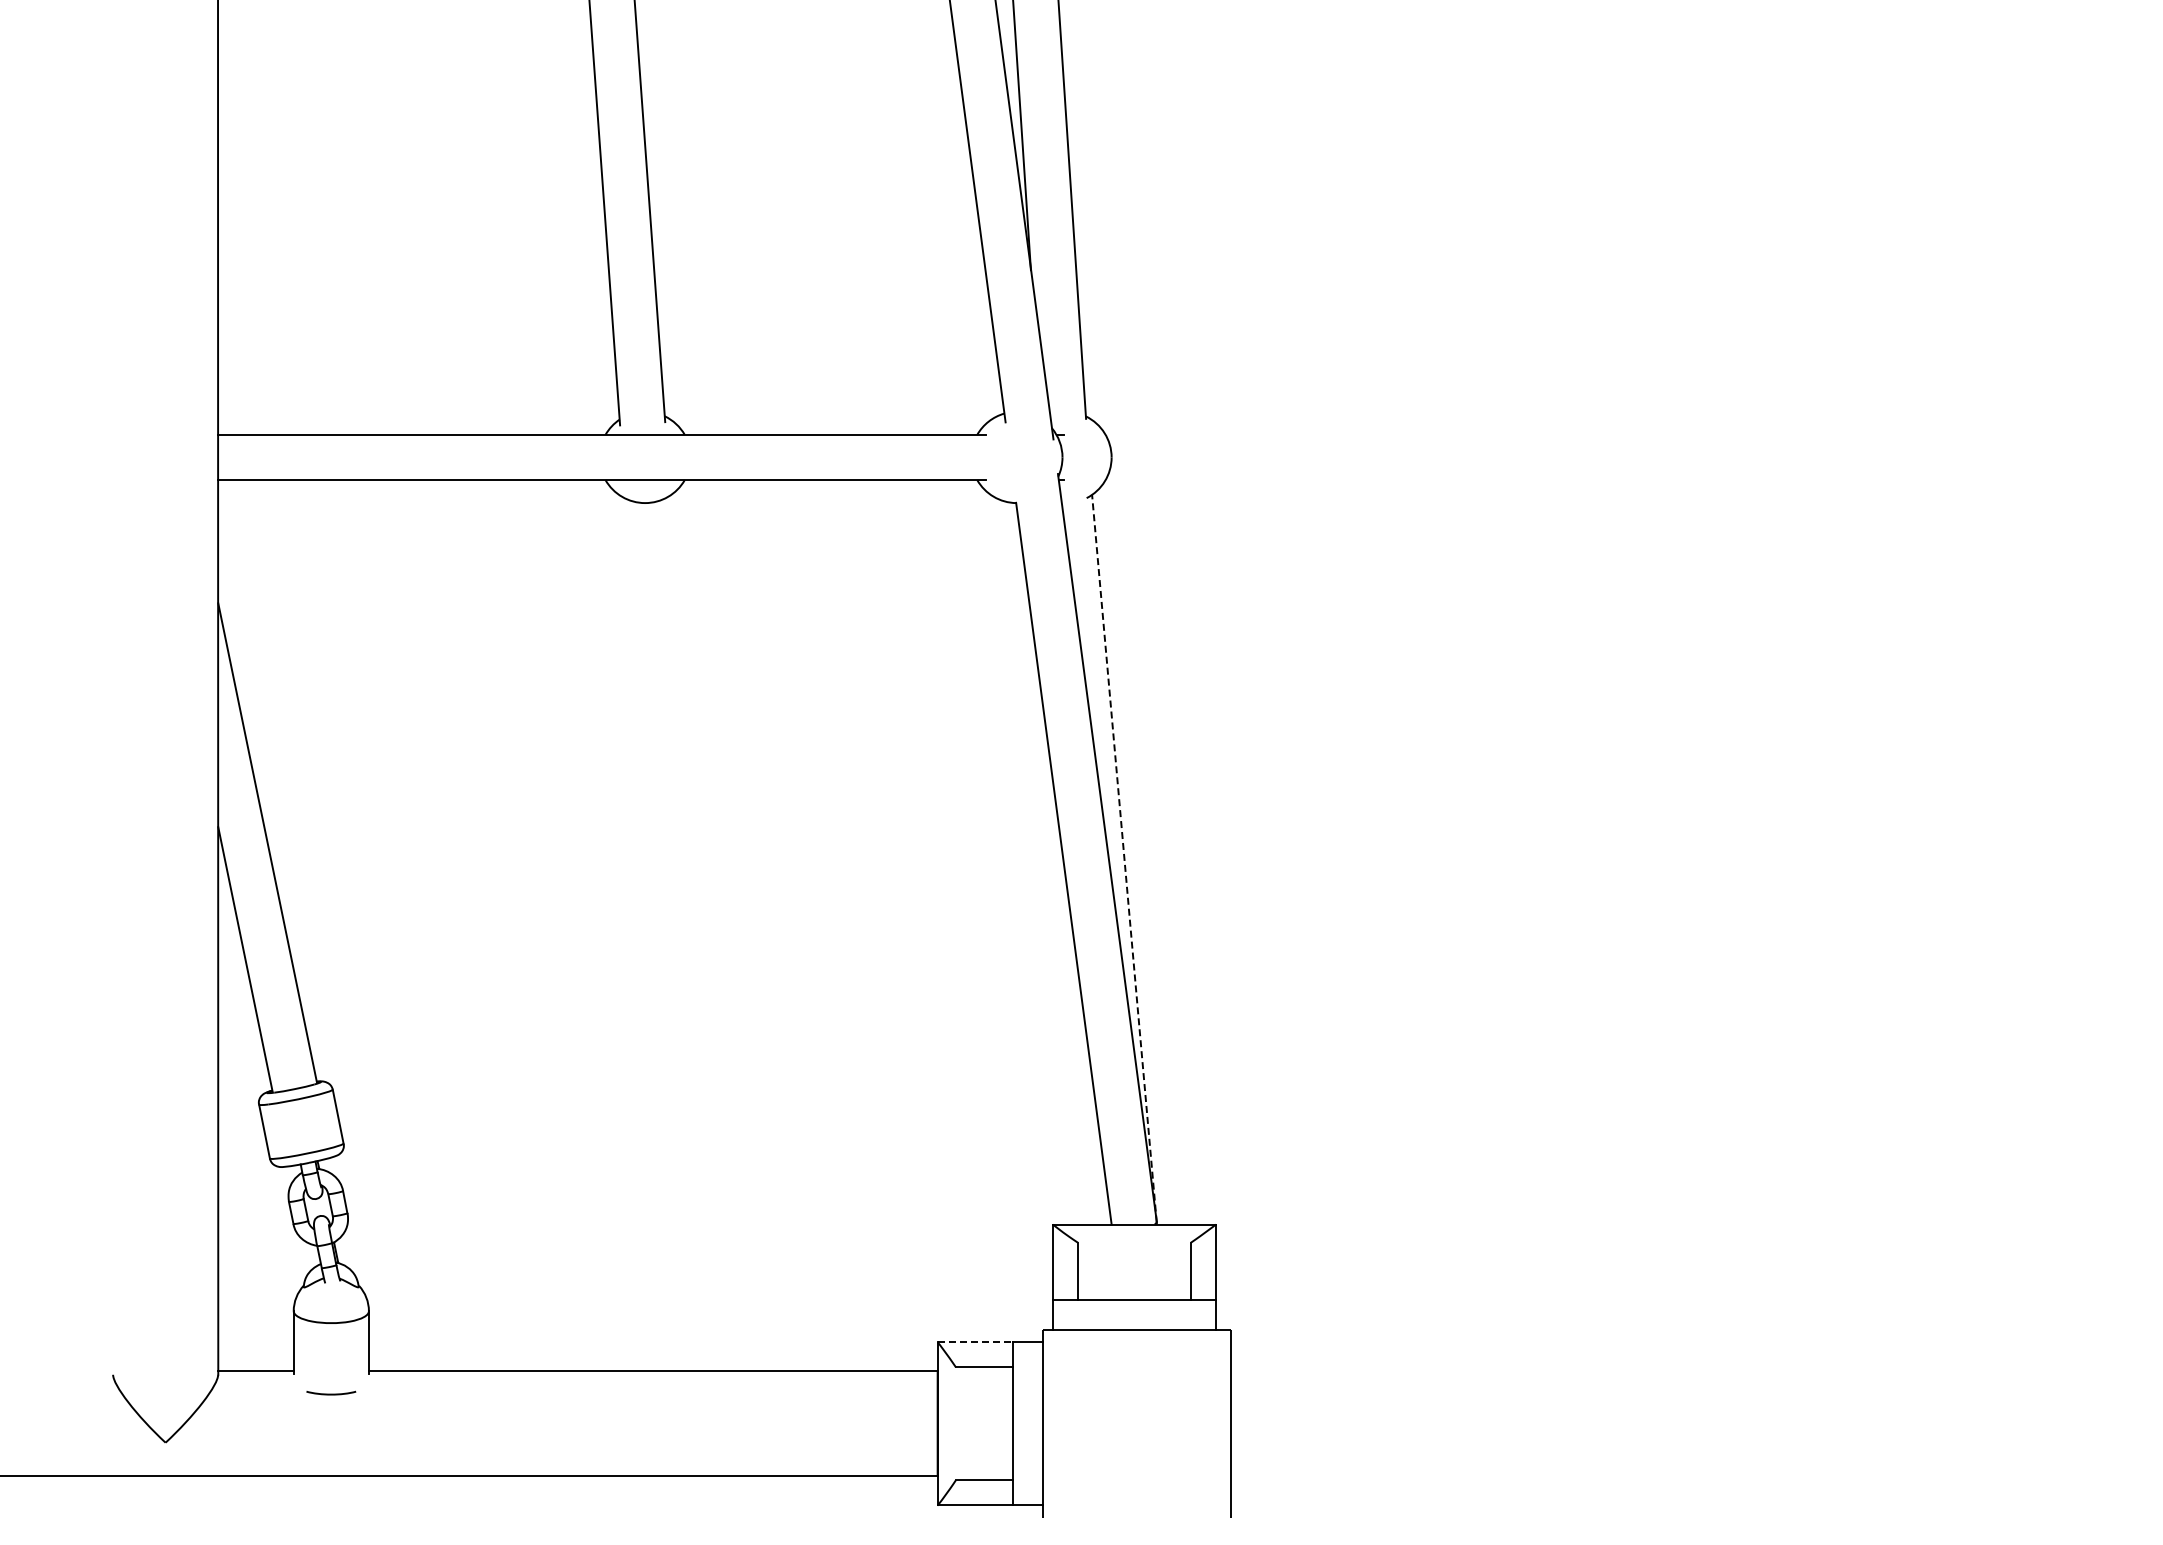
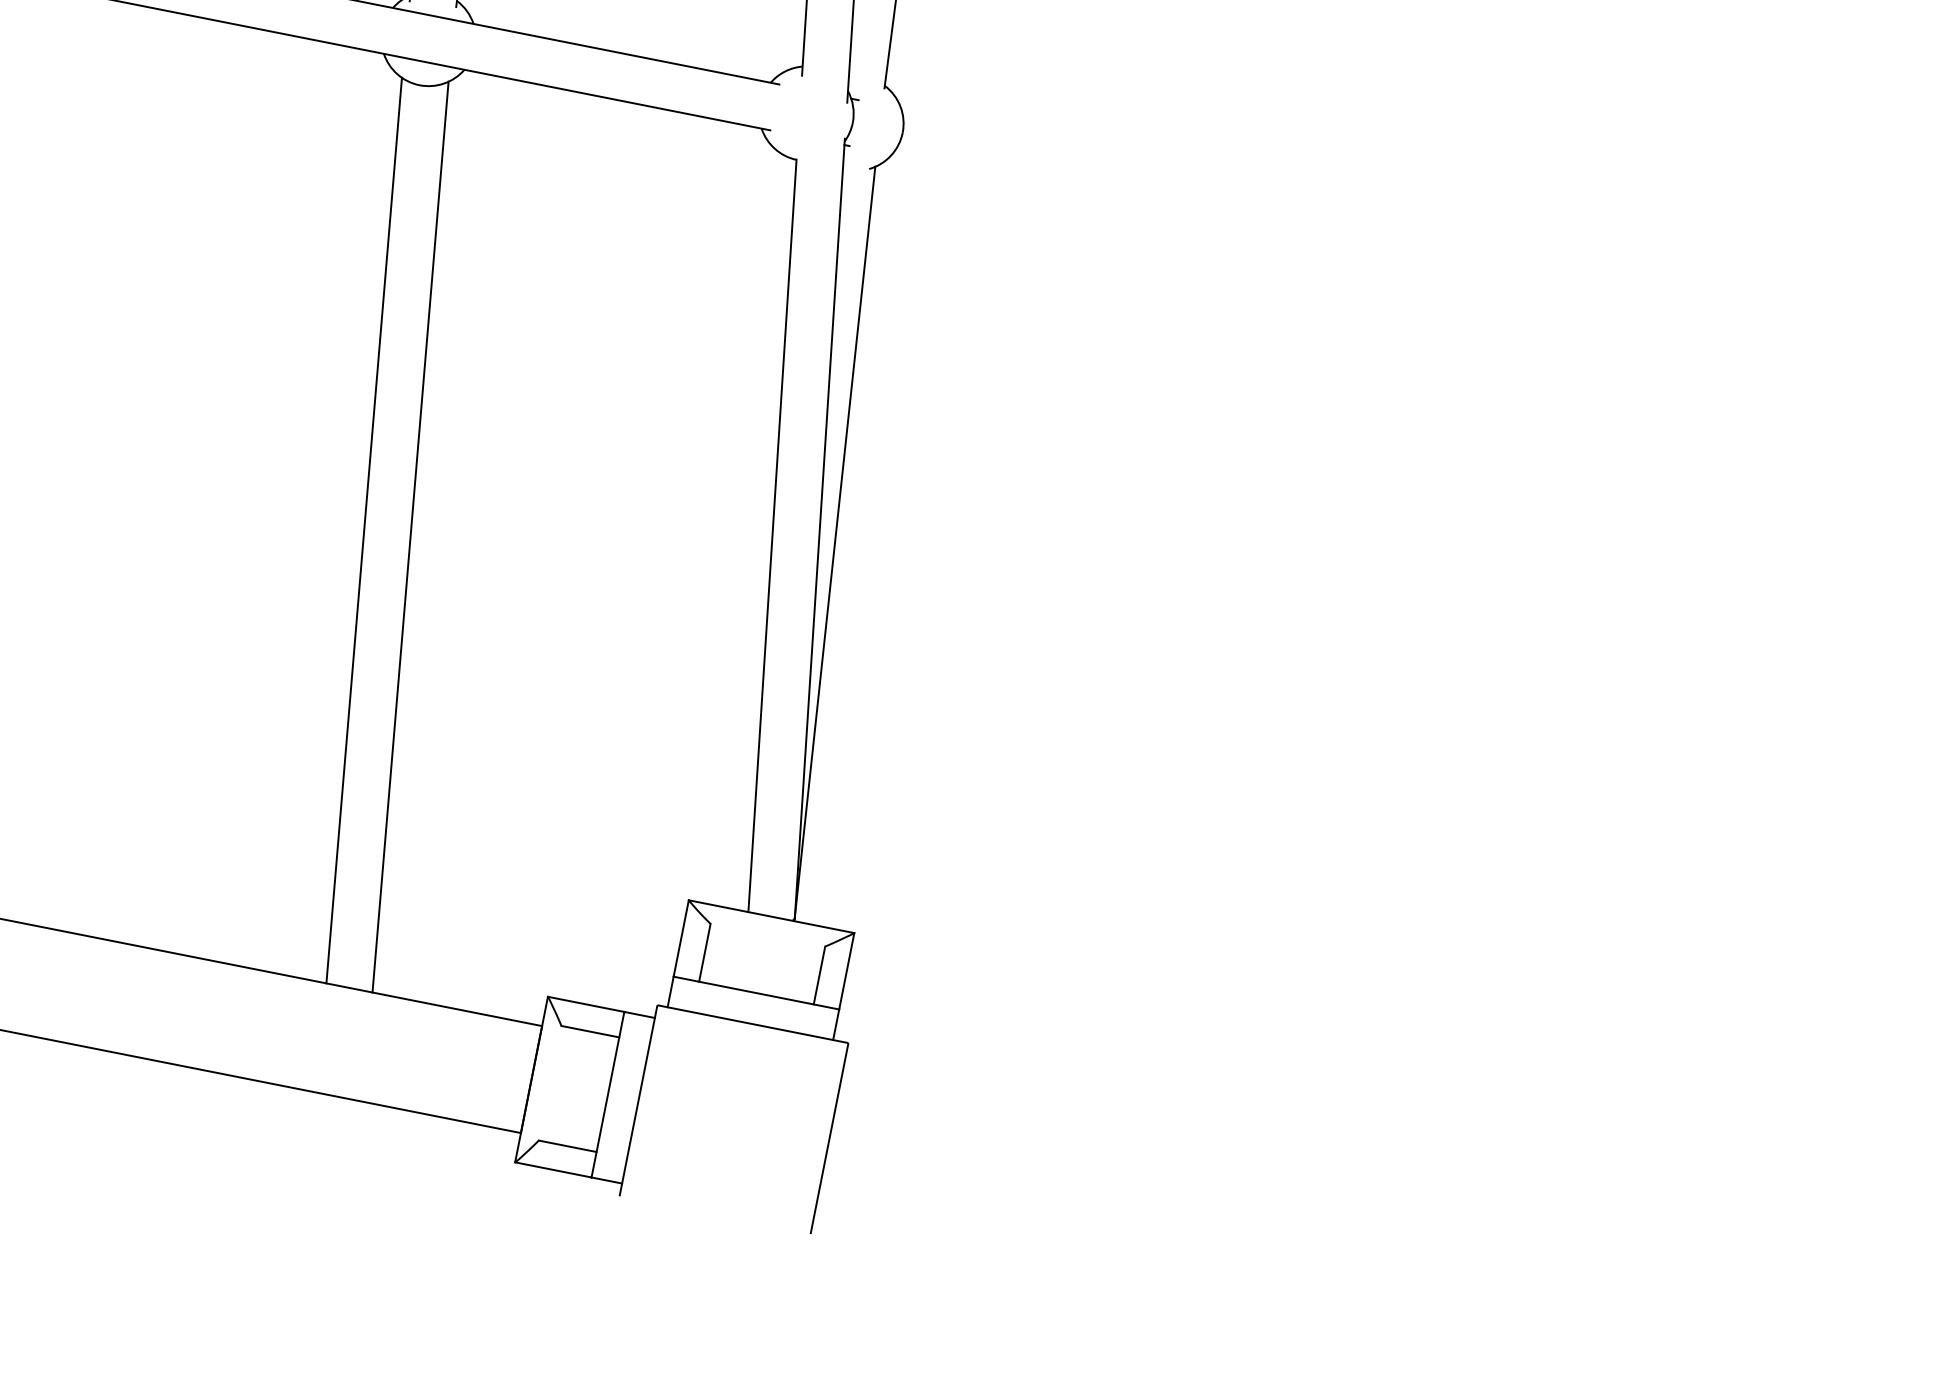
line: (1124, 858) -> (835, 542), dashed -> solid
line: (720, 932) -> (409, 536), added
line: (676, 935) -> (364, 530), added
line: (975, 1342) -> (586, 1004), dashed -> solid

